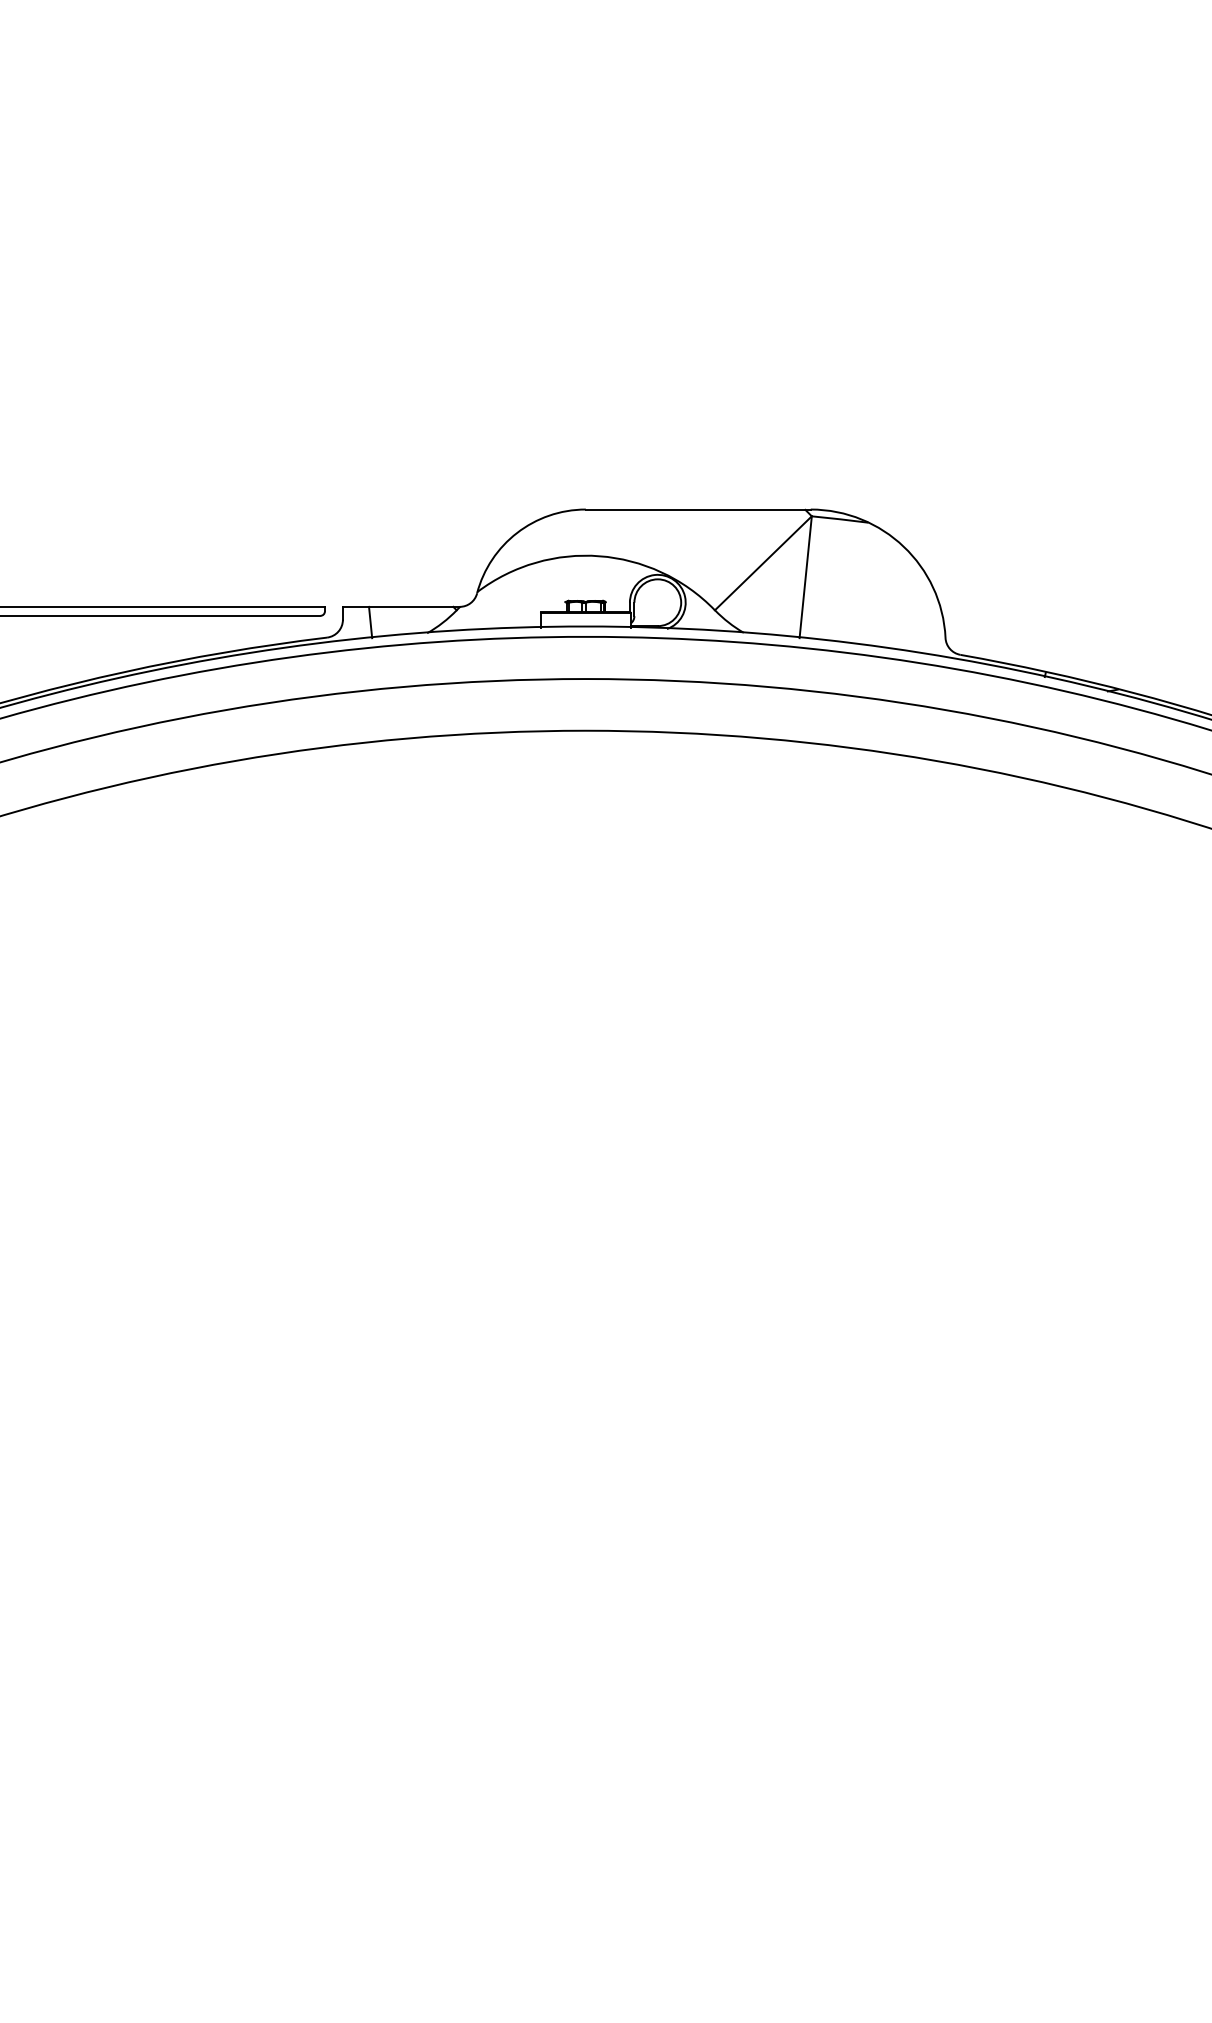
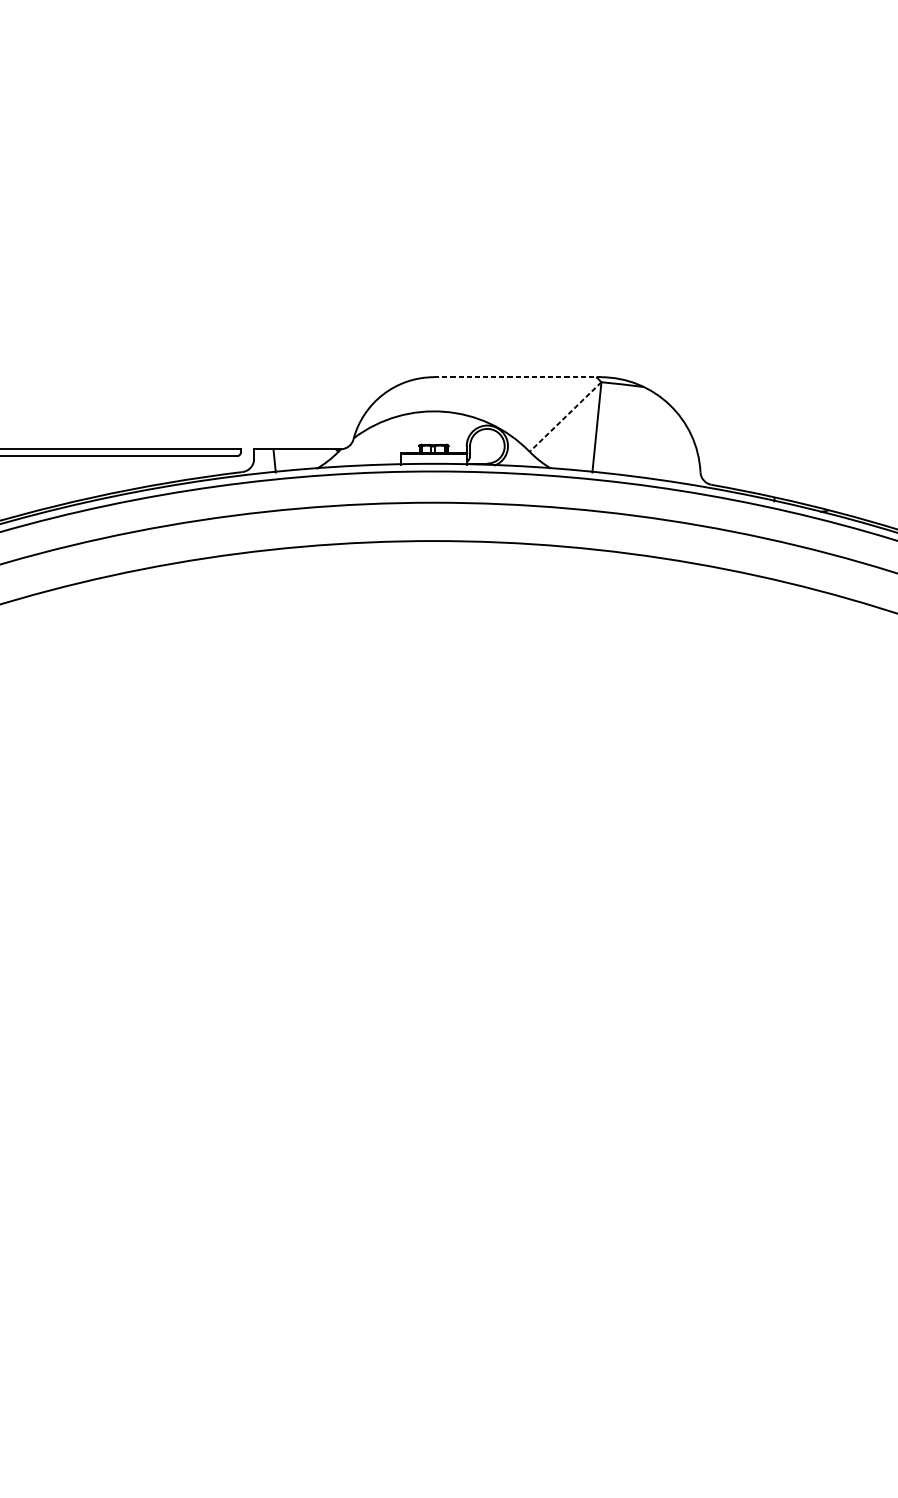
line: (698, 509) -> (517, 377), solid -> dashed
line: (763, 563) -> (565, 417), solid -> dashed

